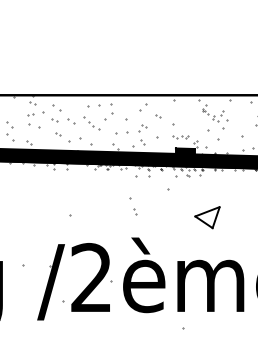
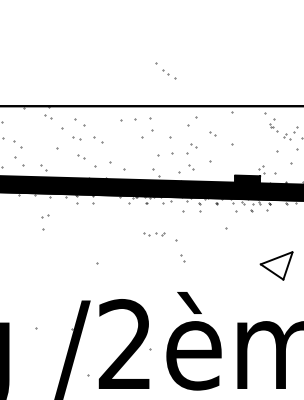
part: (30, 119) -> (45, 222), moved
part: (91, 123) -> (165, 71), moved
part: (180, 137) -> (153, 234), moved

